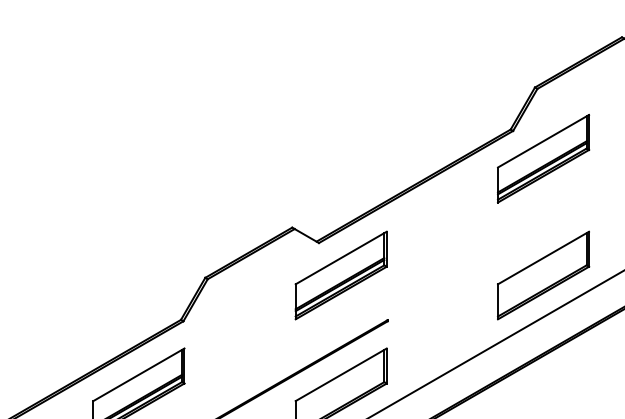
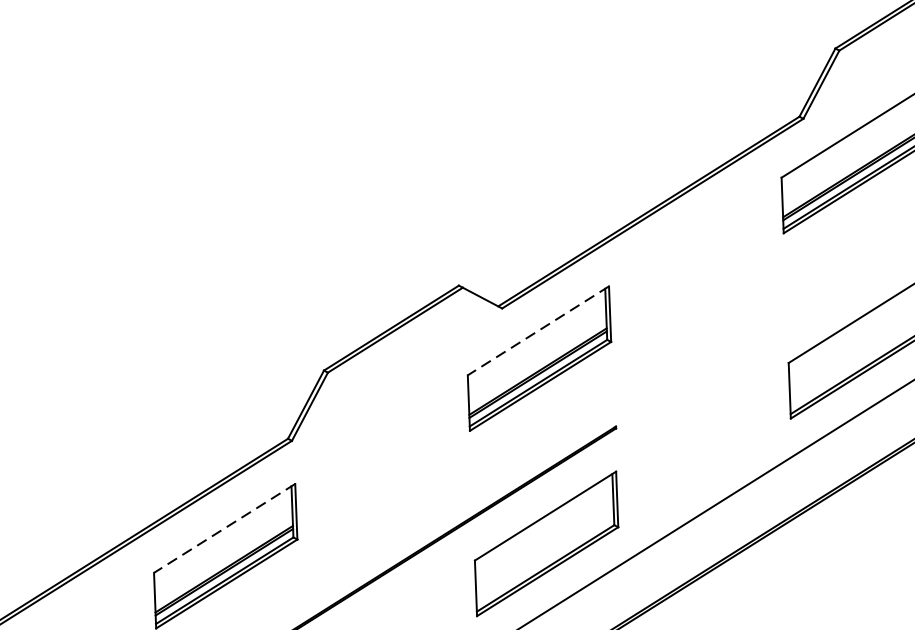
line: (341, 258) -> (538, 331), solid -> dashed
line: (138, 374) -> (223, 528), solid -> dashed

